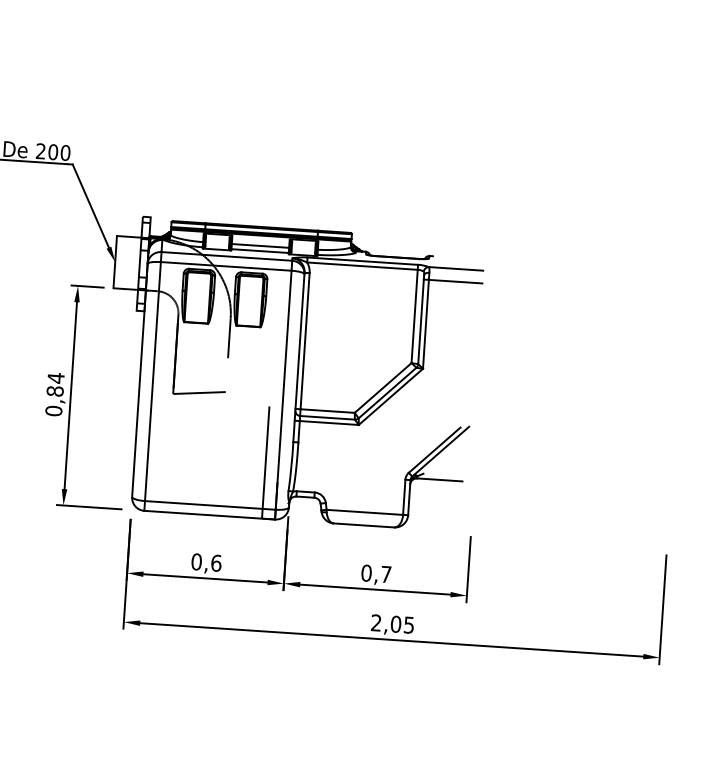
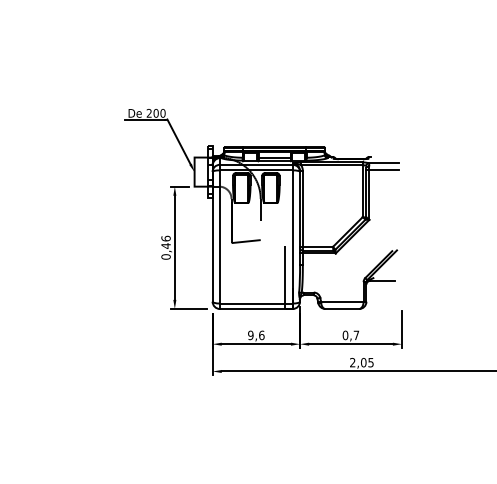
text: (54, 385) -> (165, 242), 0,84 -> 0,46
text: (196, 562) -> (250, 335), 0,6 -> 9,6

